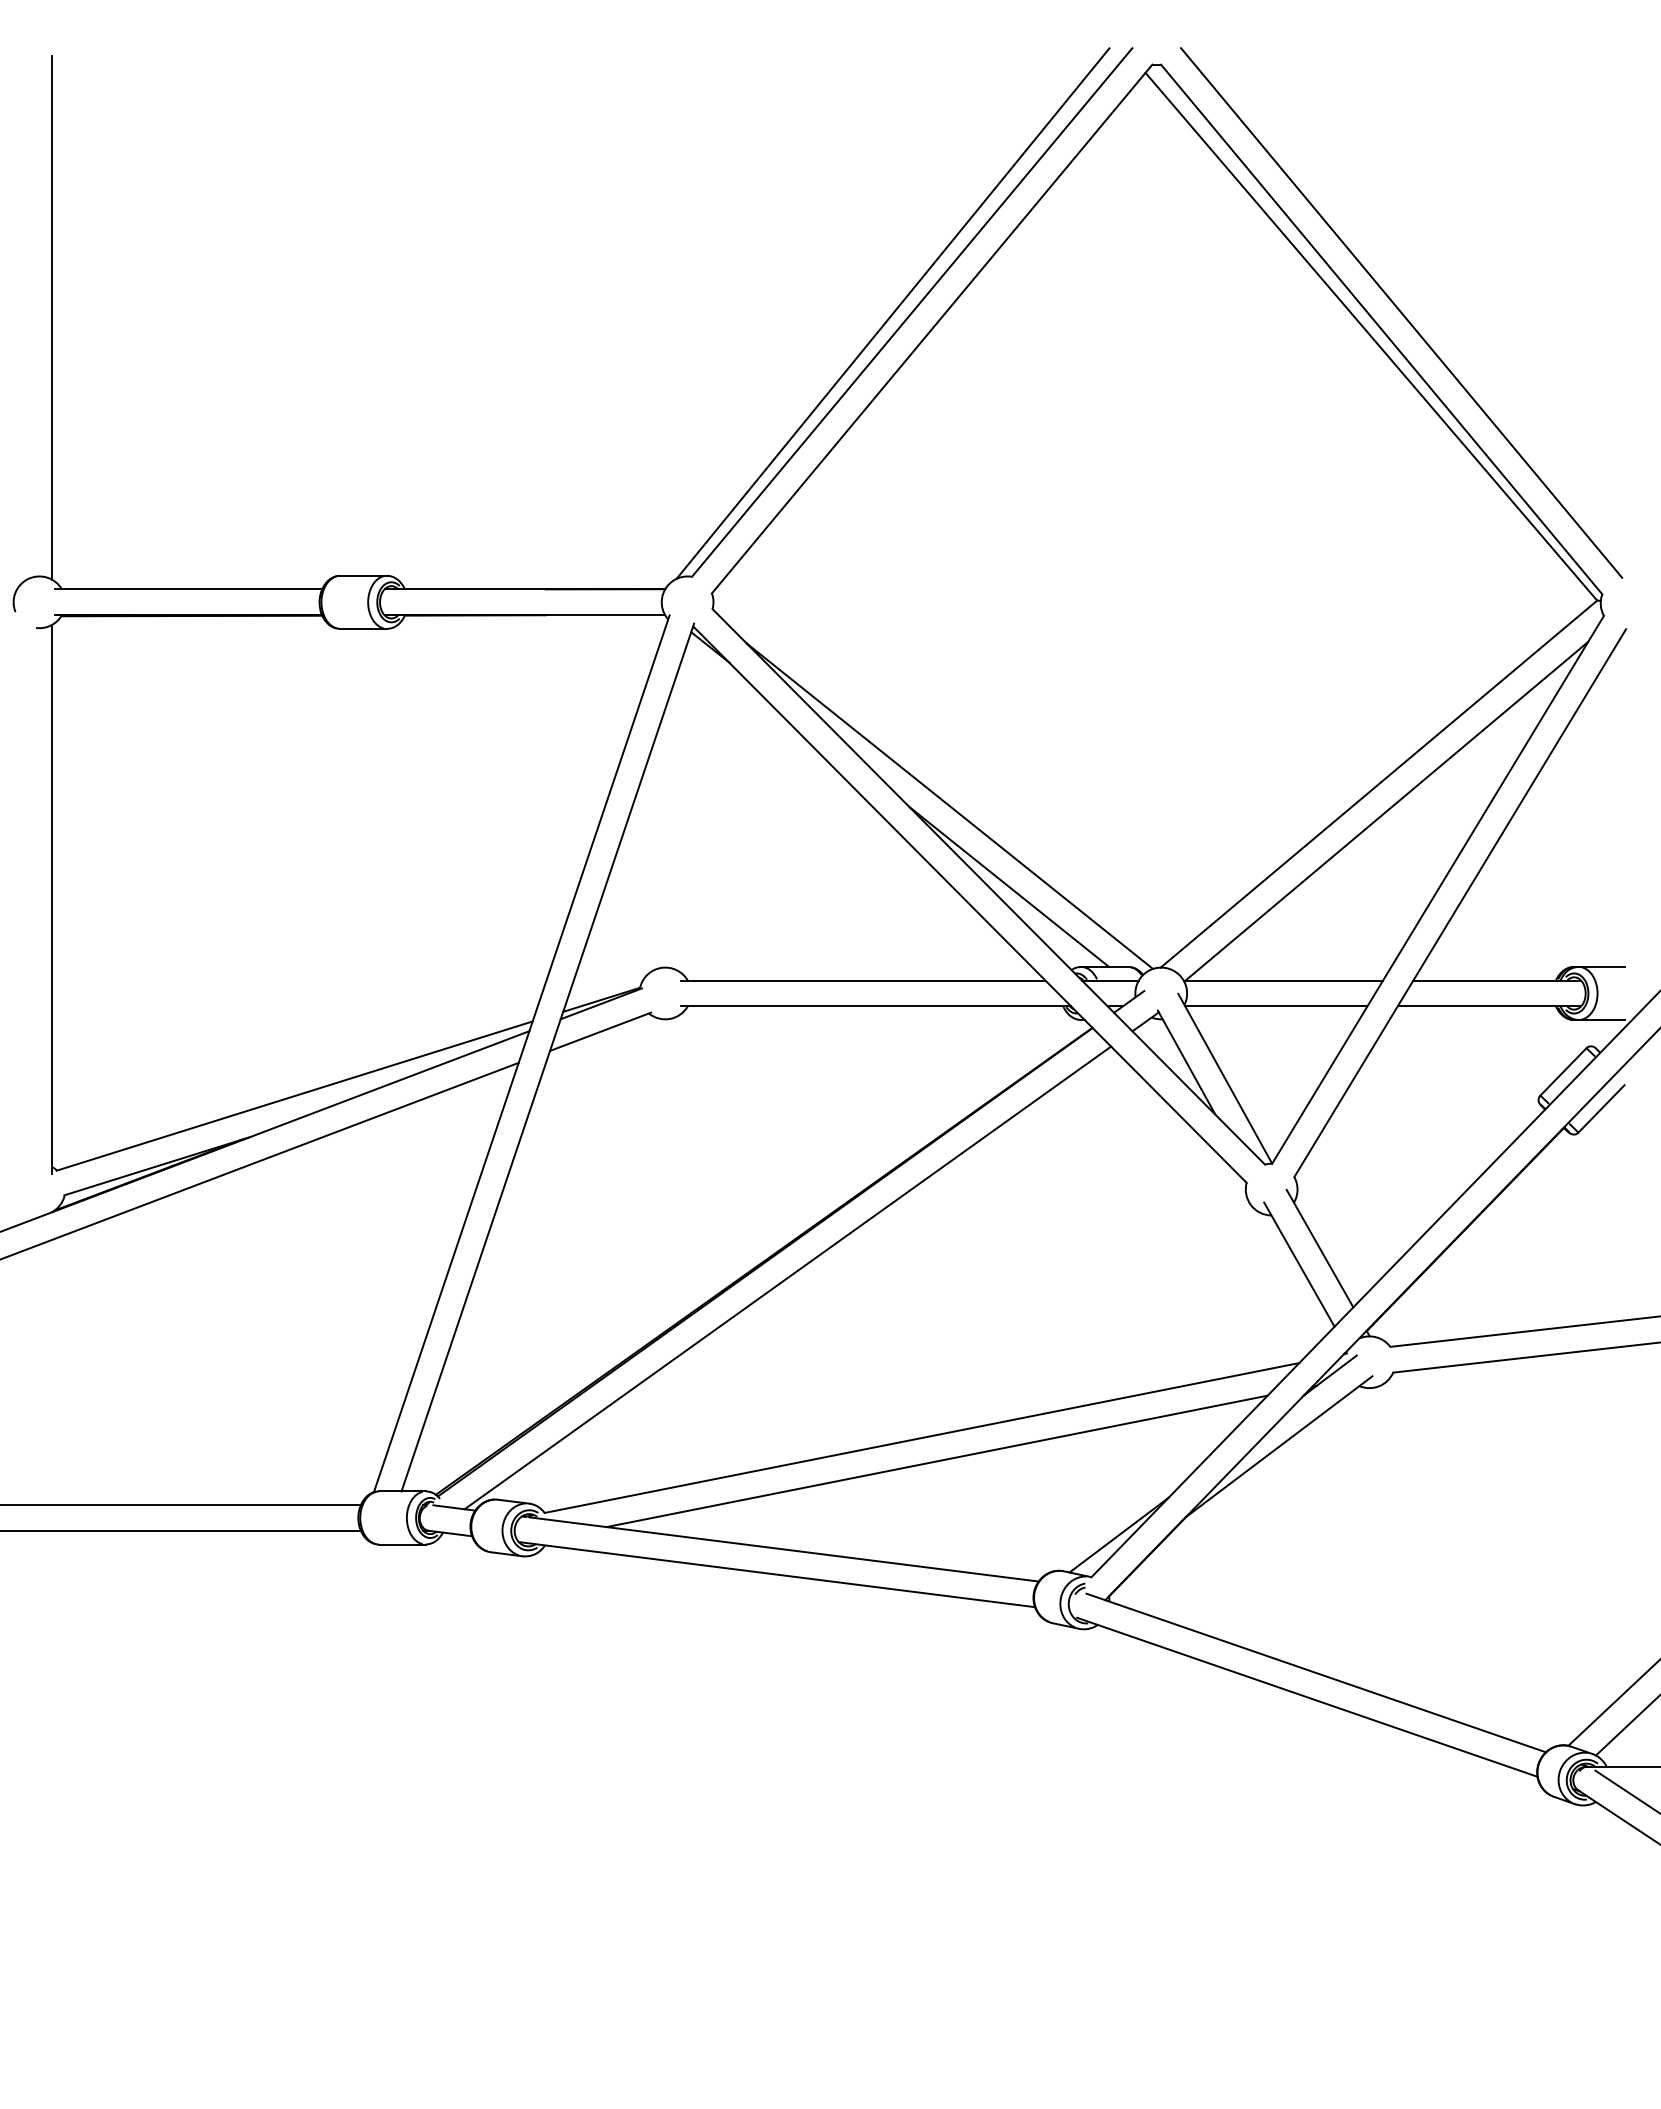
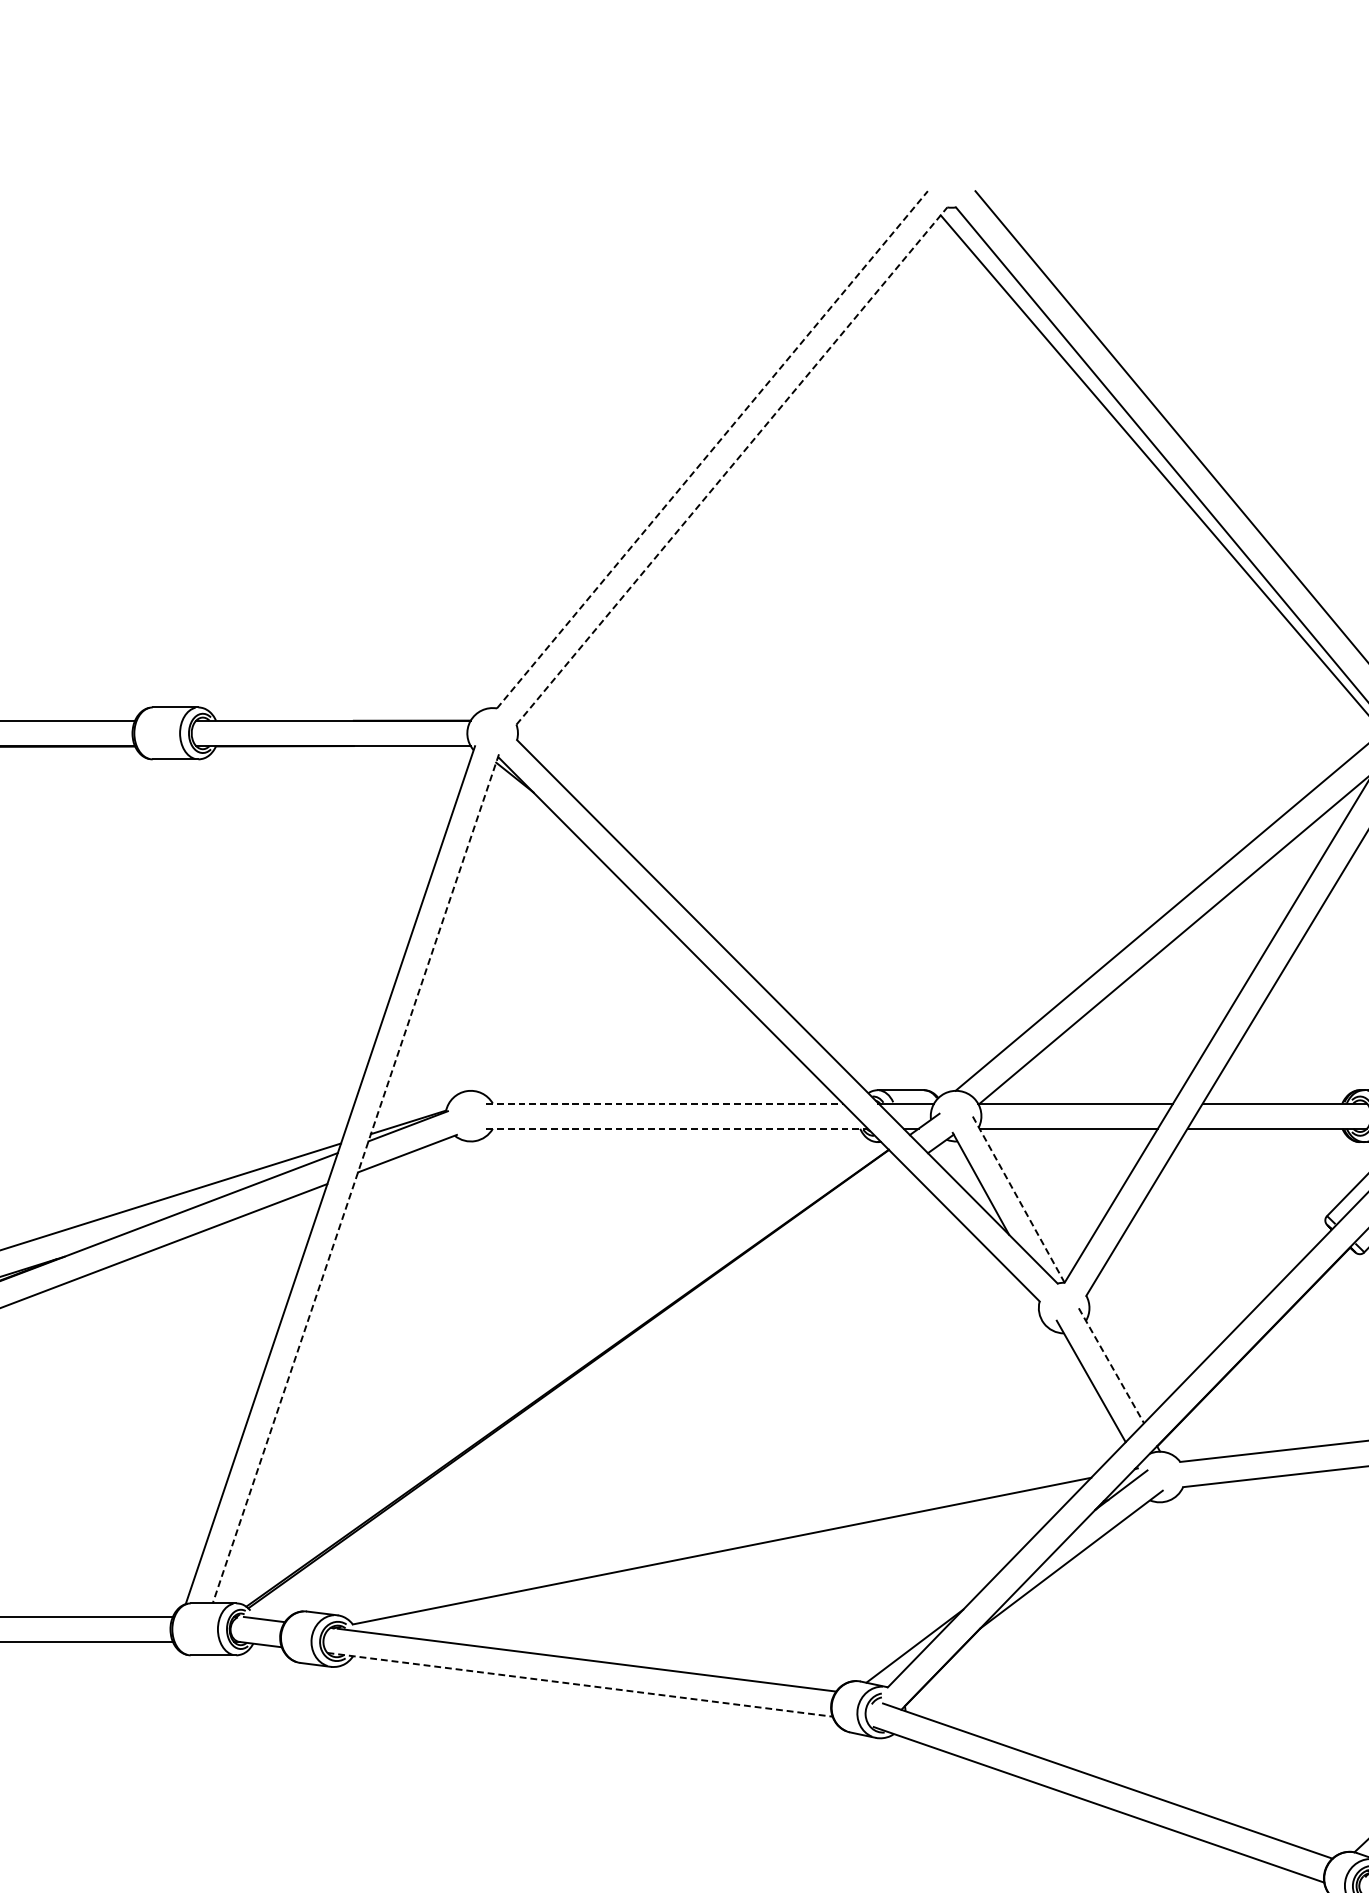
line: (912, 312) -> (712, 449), solid -> dashed
line: (892, 313) -> (693, 450), removed
line: (932, 328) -> (732, 465), solid -> dashed
line: (949, 805) -> (748, 932), removed
line: (1009, 886) -> (807, 1011), removed
line: (863, 980) -> (664, 1103), solid -> dashed
line: (876, 1006) -> (677, 1128), solid -> dashed
line: (547, 1057) -> (355, 1178), solid -> dashed
line: (1225, 1079) -> (1018, 1200), solid -> dashed
line: (1320, 1248) -> (1111, 1365), solid -> dashed
line: (787, 1277) -> (590, 1394), removed
line: (936, 1461) -> (736, 1574), removed
line: (777, 1574) -> (580, 1684), solid -> dashed

